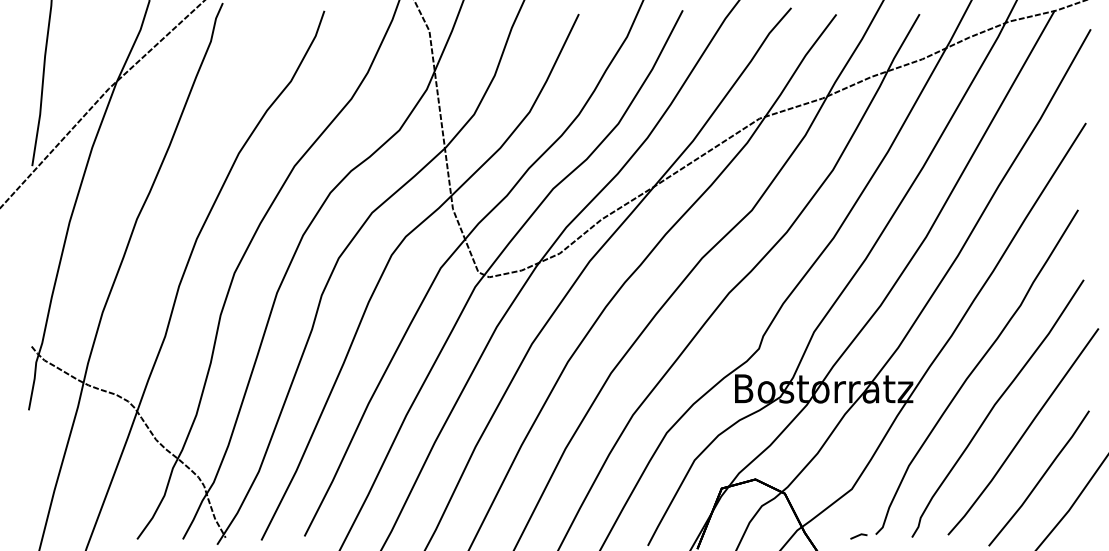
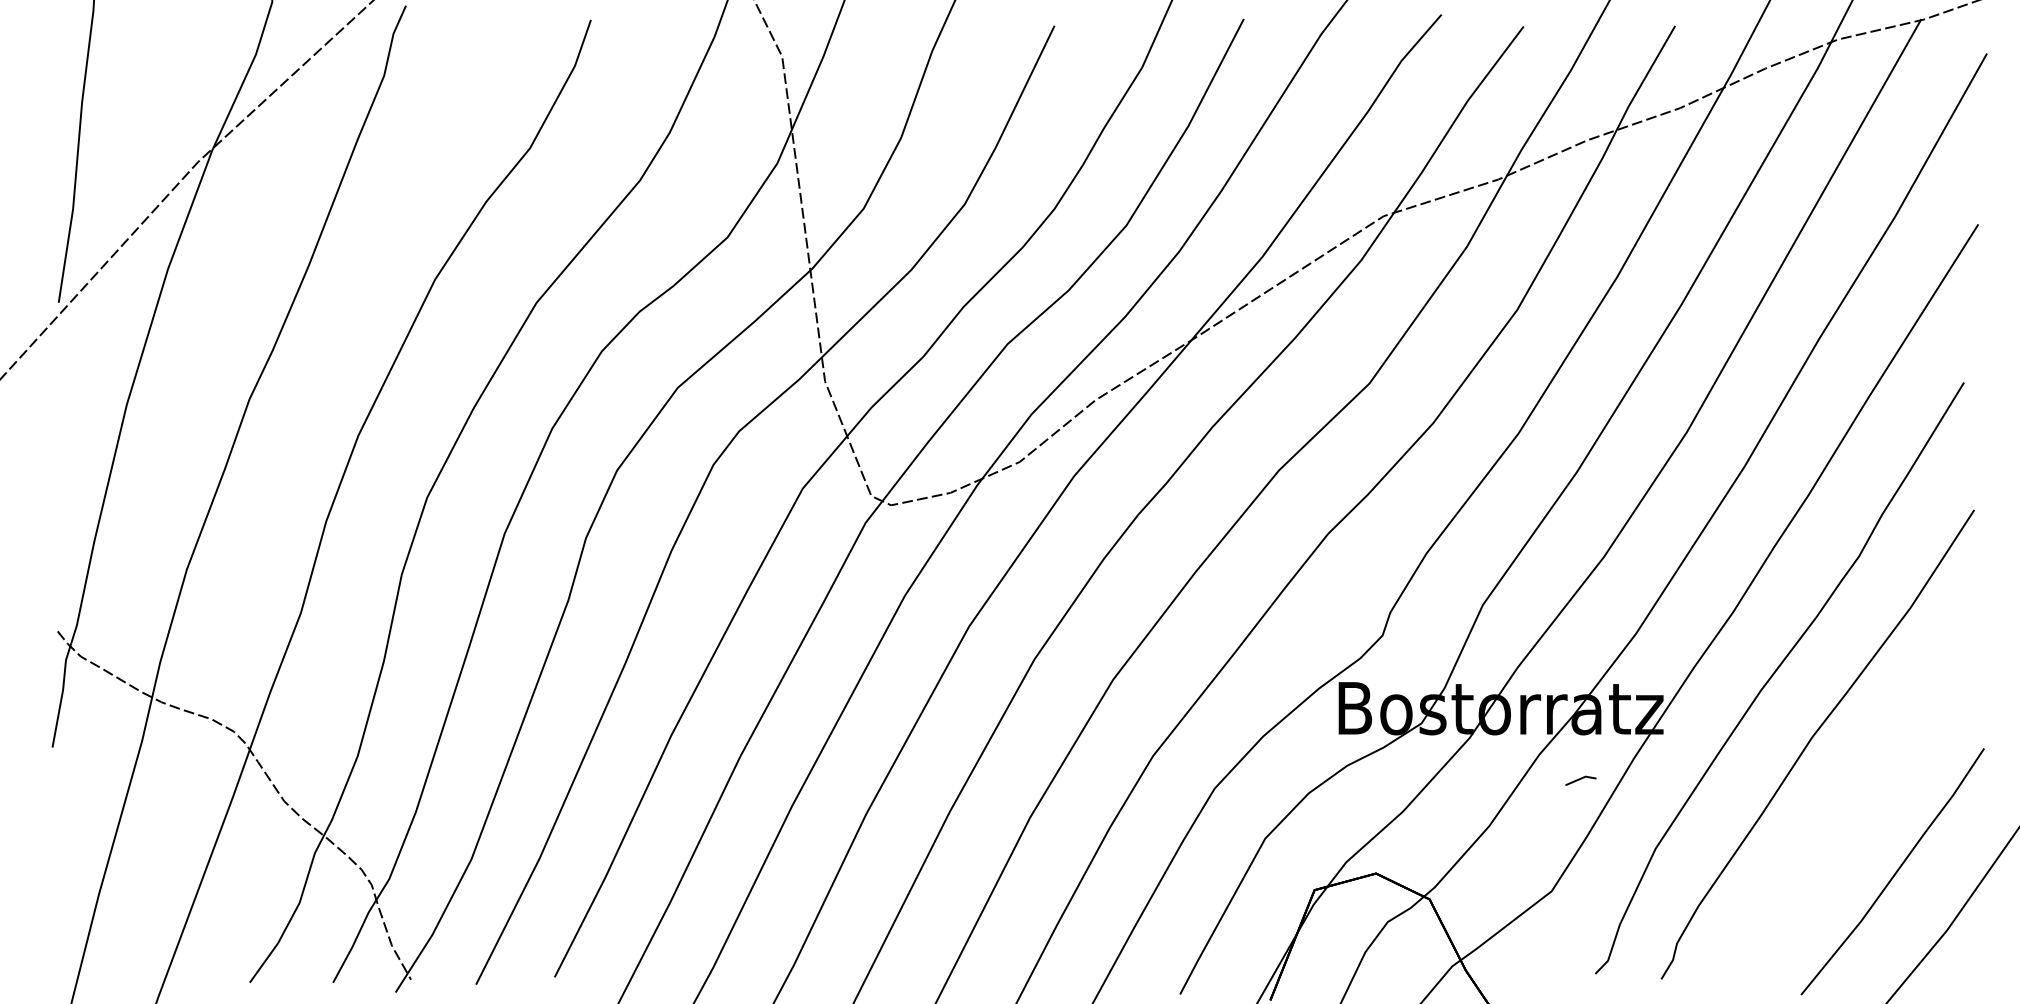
line: (1024, 431) -> (1866, 786), removed
line: (858, 536) -> (1580, 780), moved

